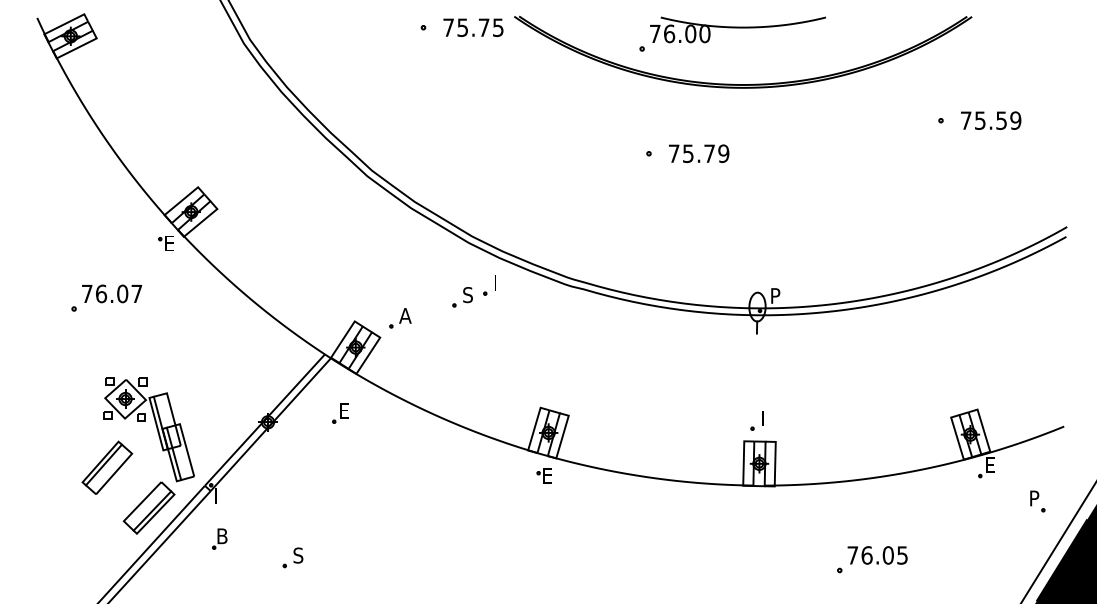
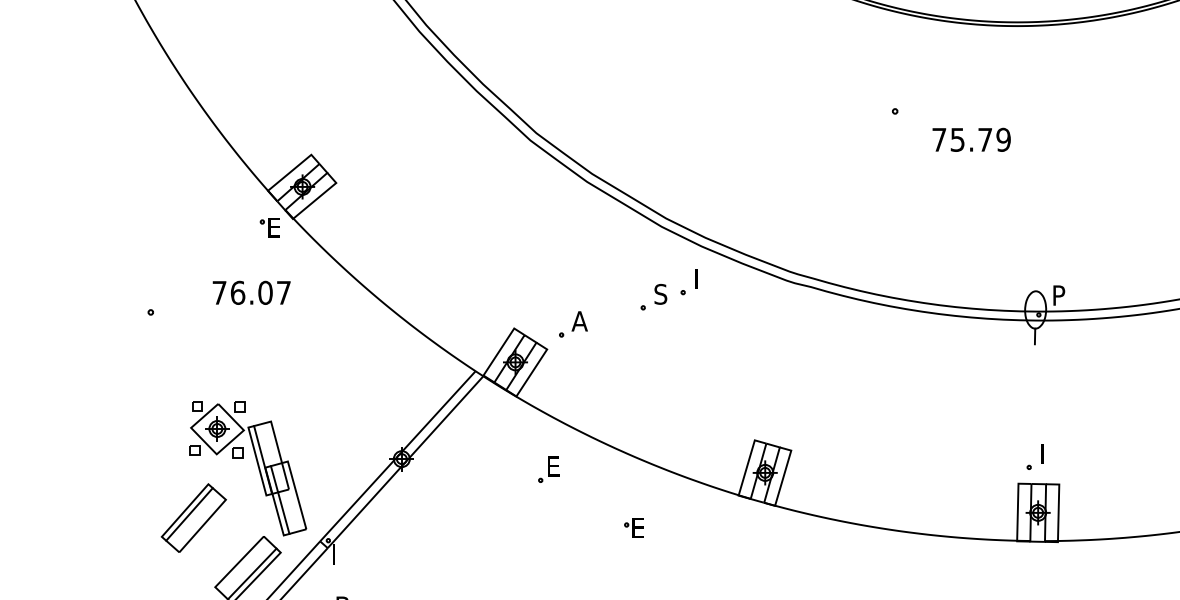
text: (699, 153) -> (972, 139), moved
text: (112, 293) -> (252, 292), moved
part: (340, 413) -> (548, 469), moved
part: (543, 475) -> (632, 527), moved

